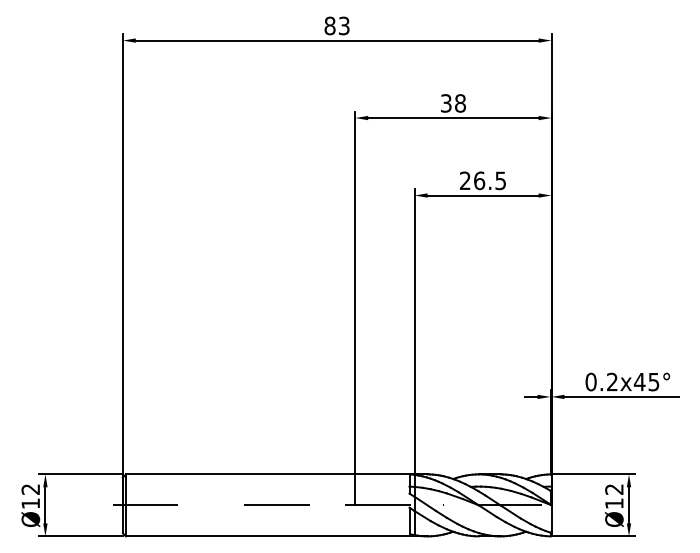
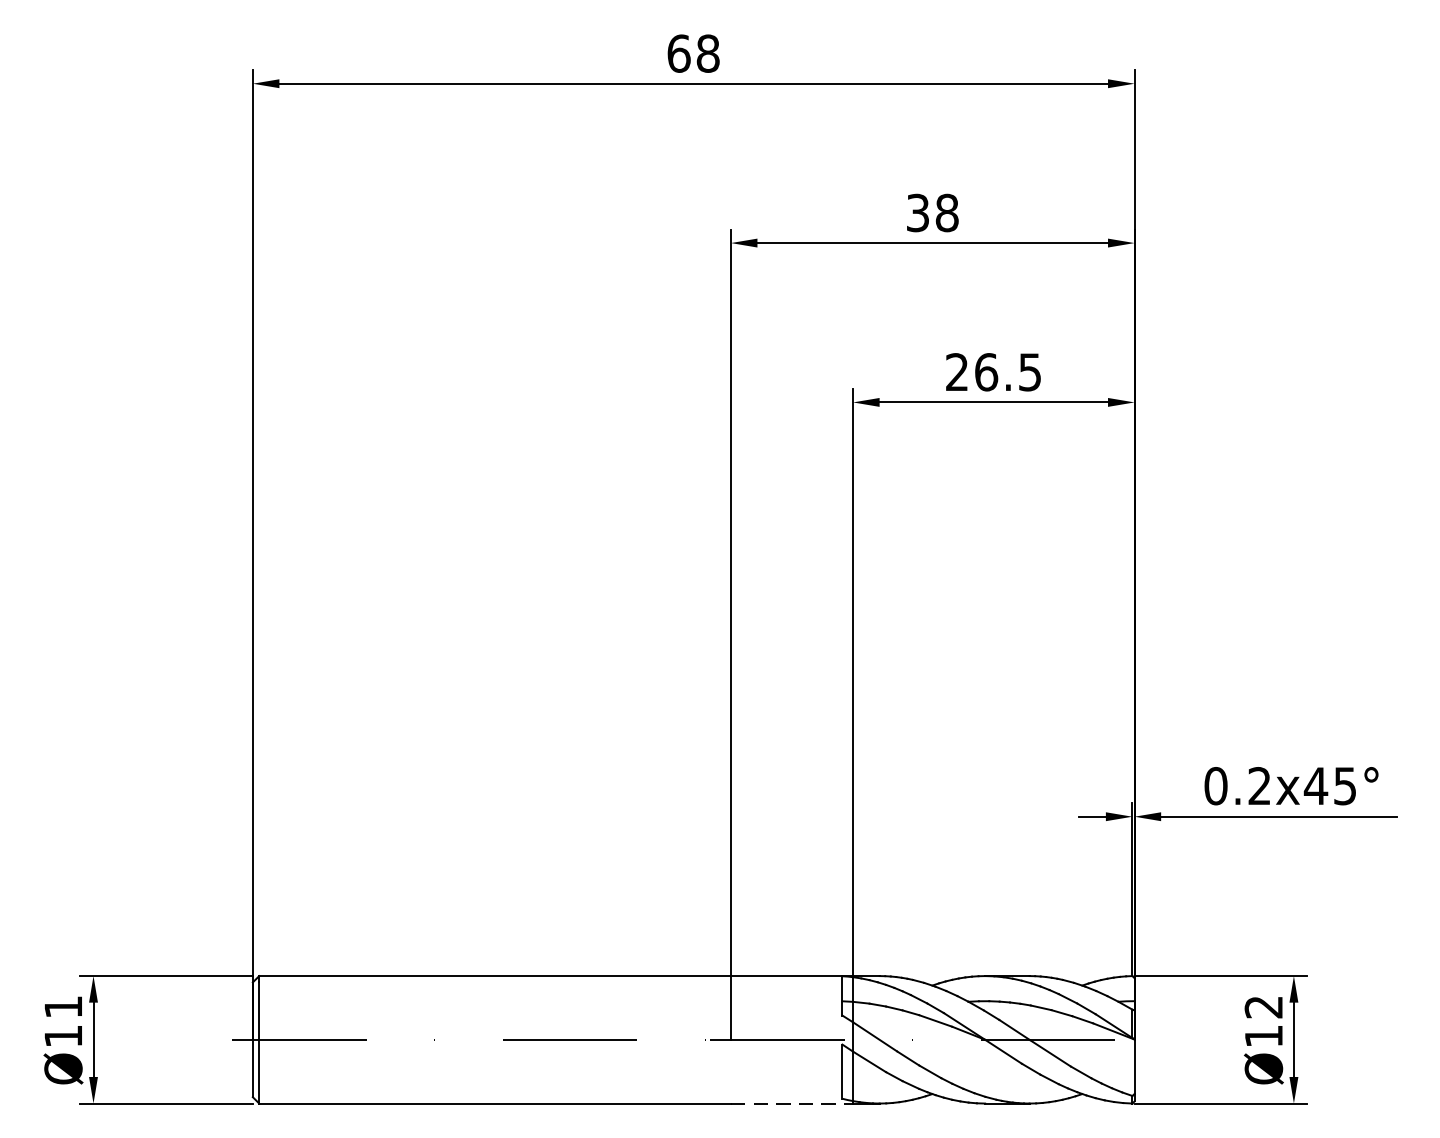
text: (336, 25) -> (692, 52), 83 -> 68
text: (30, 489) -> (62, 1007), Ø12 -> Ø11
line: (384, 536) -> (790, 1103), solid -> dashed

